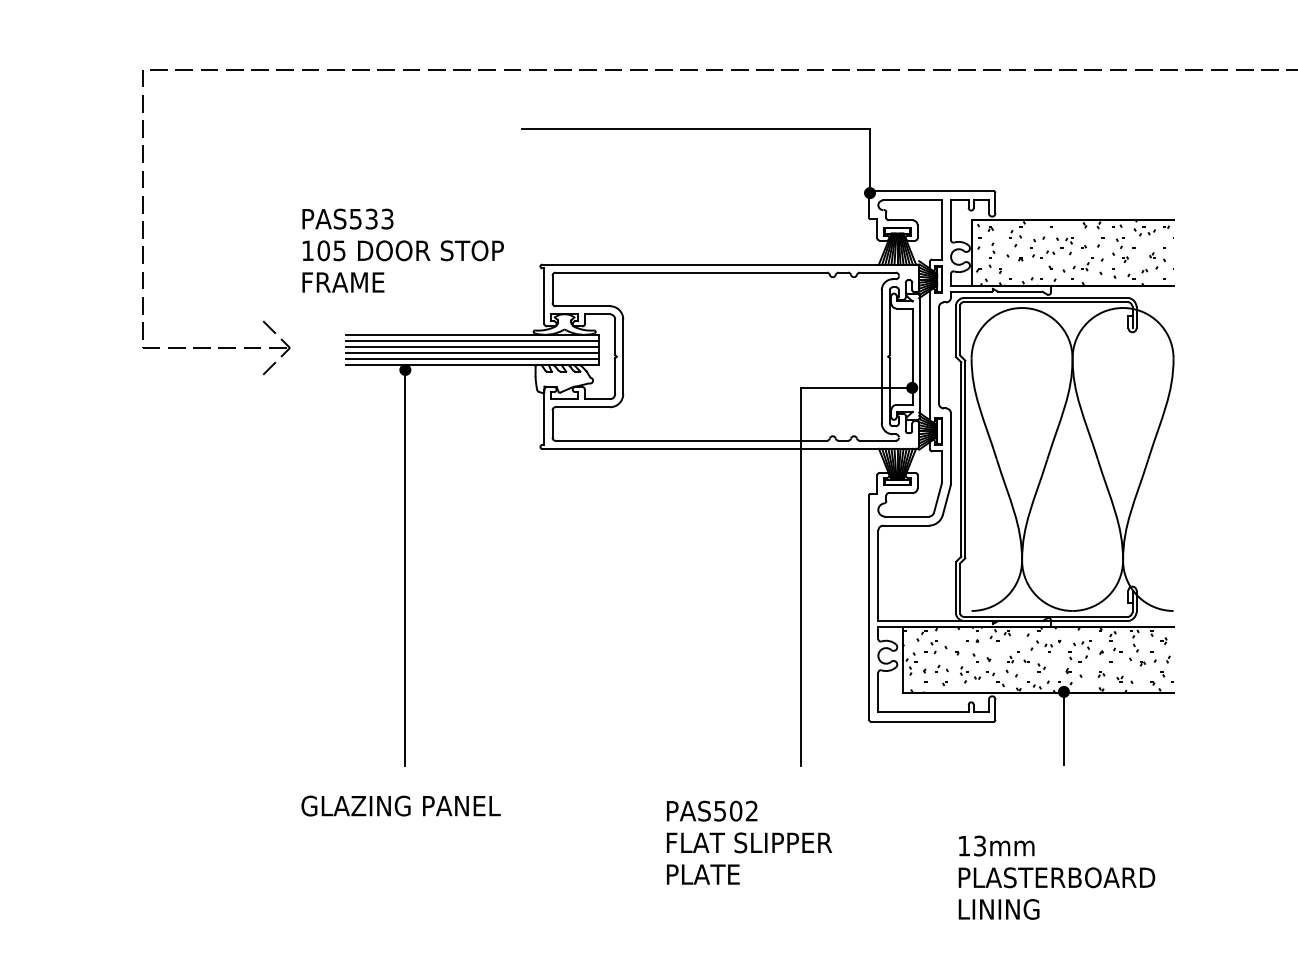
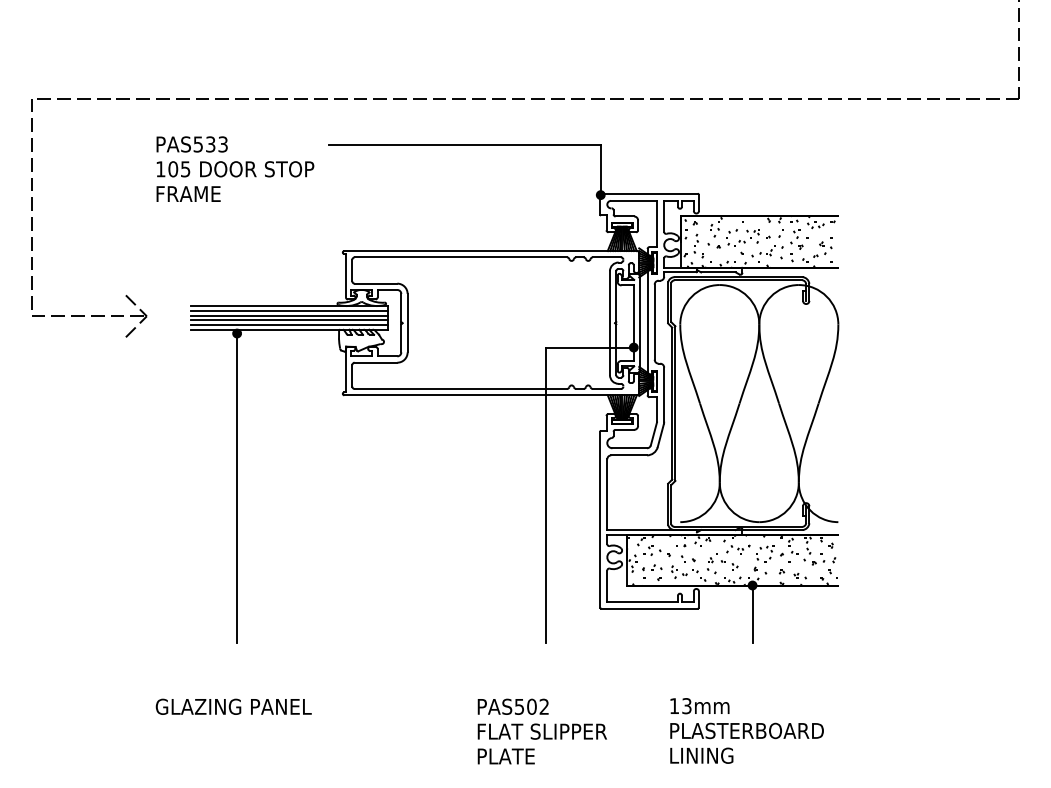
text: (403, 249) -> (235, 168), moved
text: (400, 805) -> (233, 706), moved
text: (748, 842) -> (541, 731), moved

